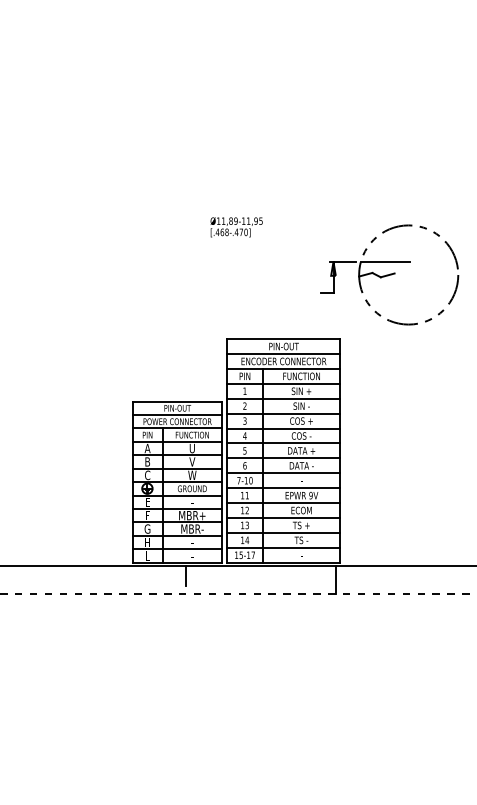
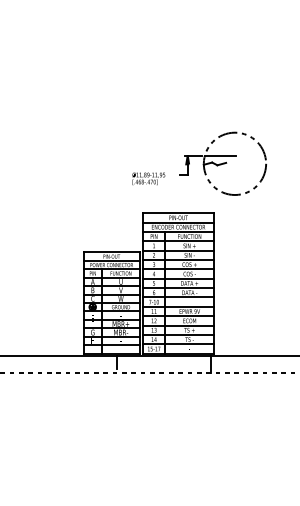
text: (236, 226) -> (148, 178), moved
part: (388, 274) -> (222, 163), moved

